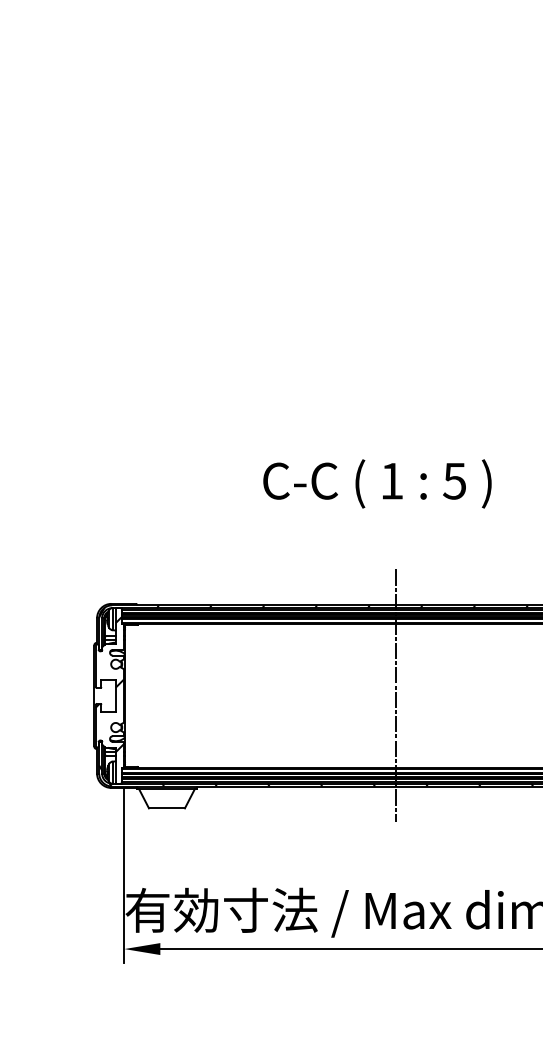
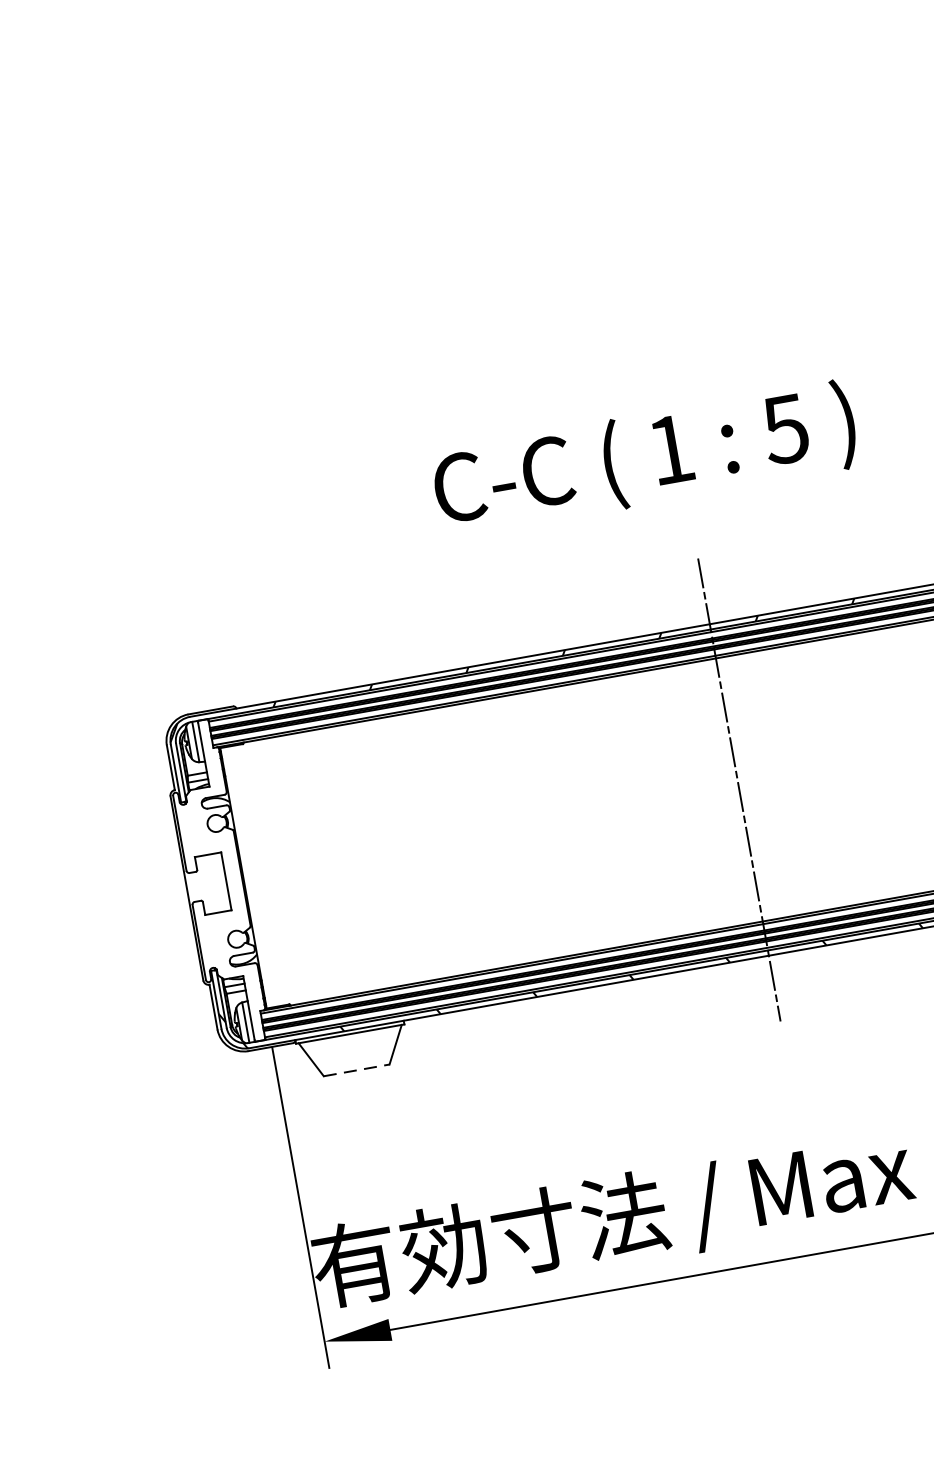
text: (377, 483) -> (645, 458), moved
hatch: (109, 684) -> (211, 862), removed
line: (166, 808) -> (355, 1070), solid -> dashed

